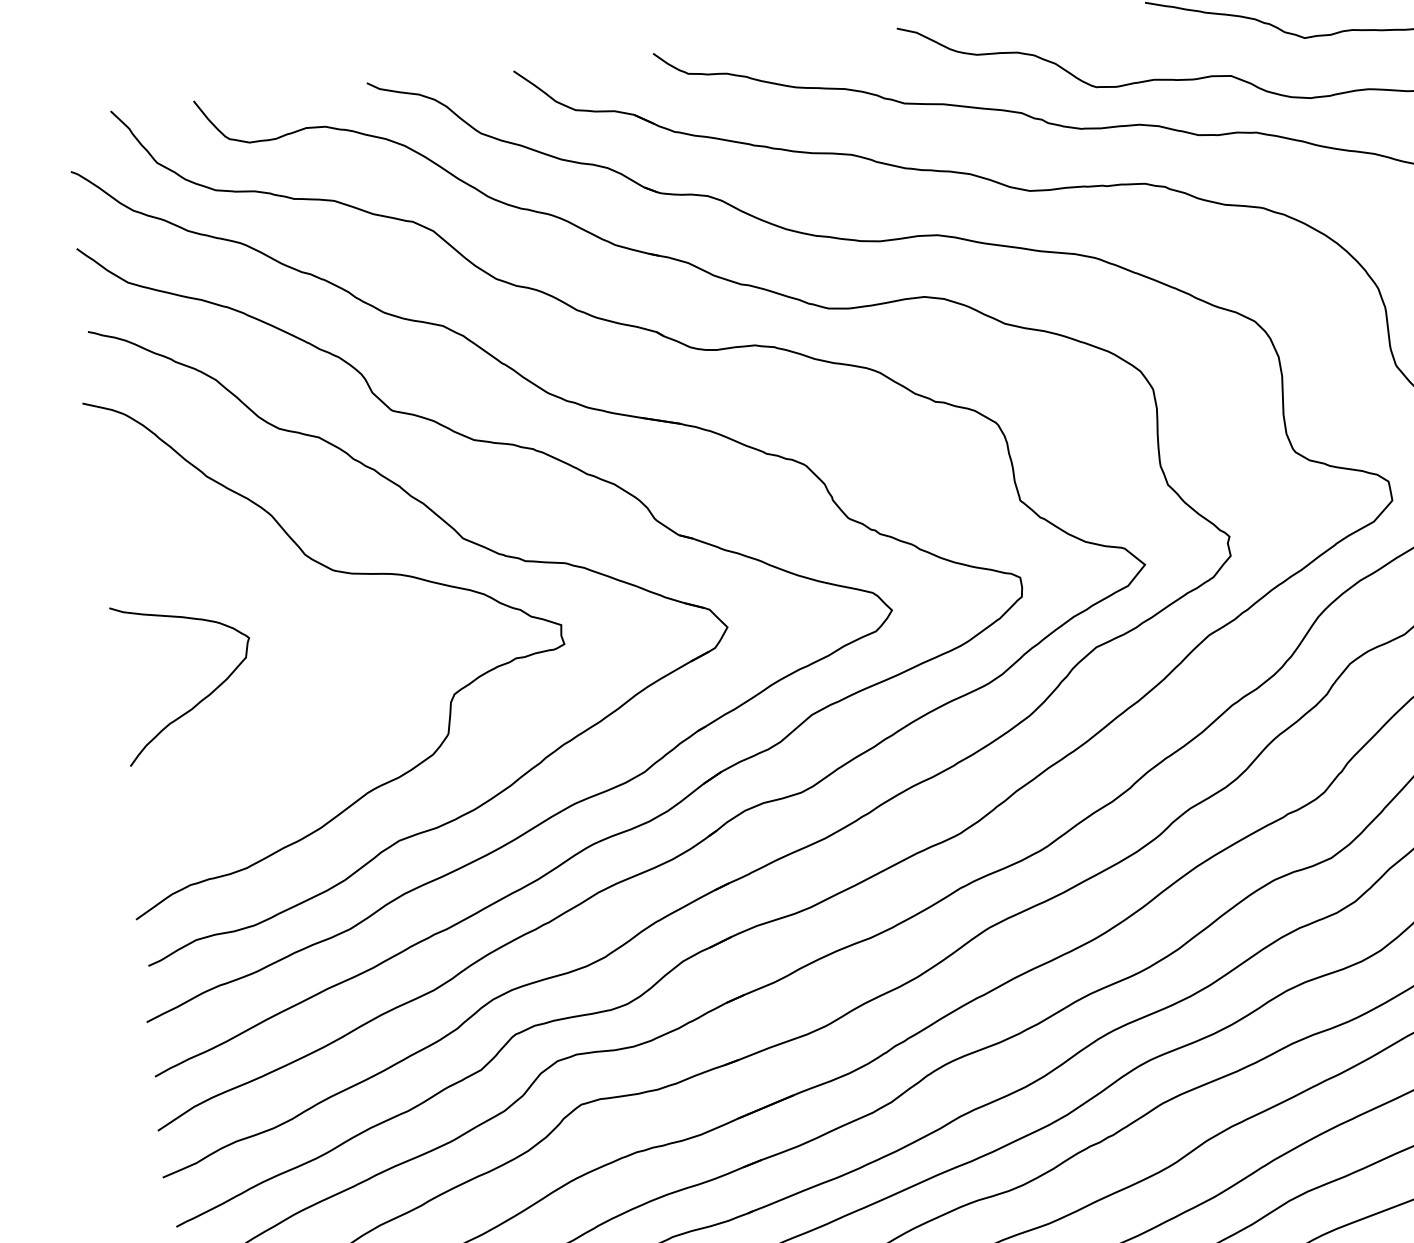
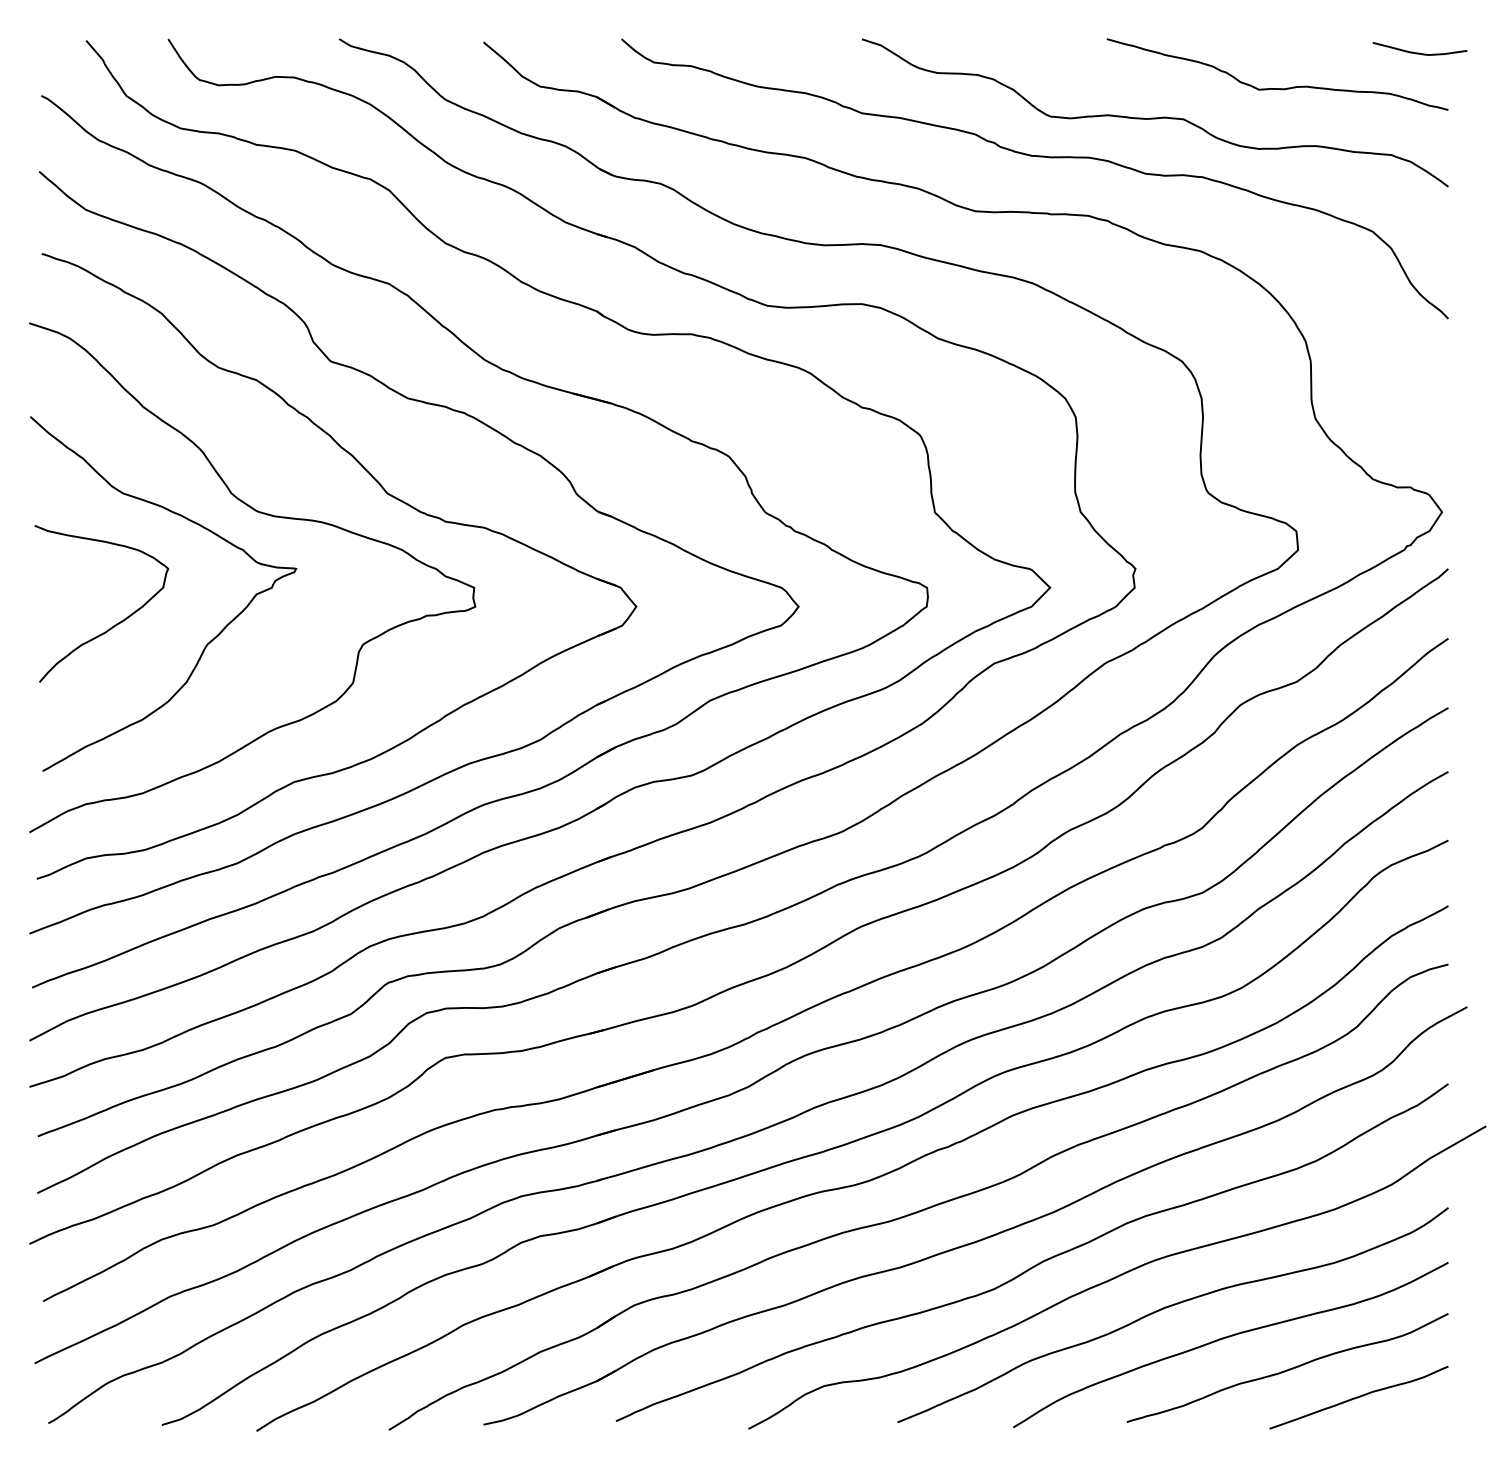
curve: (299, 706) -> (210, 640), added

